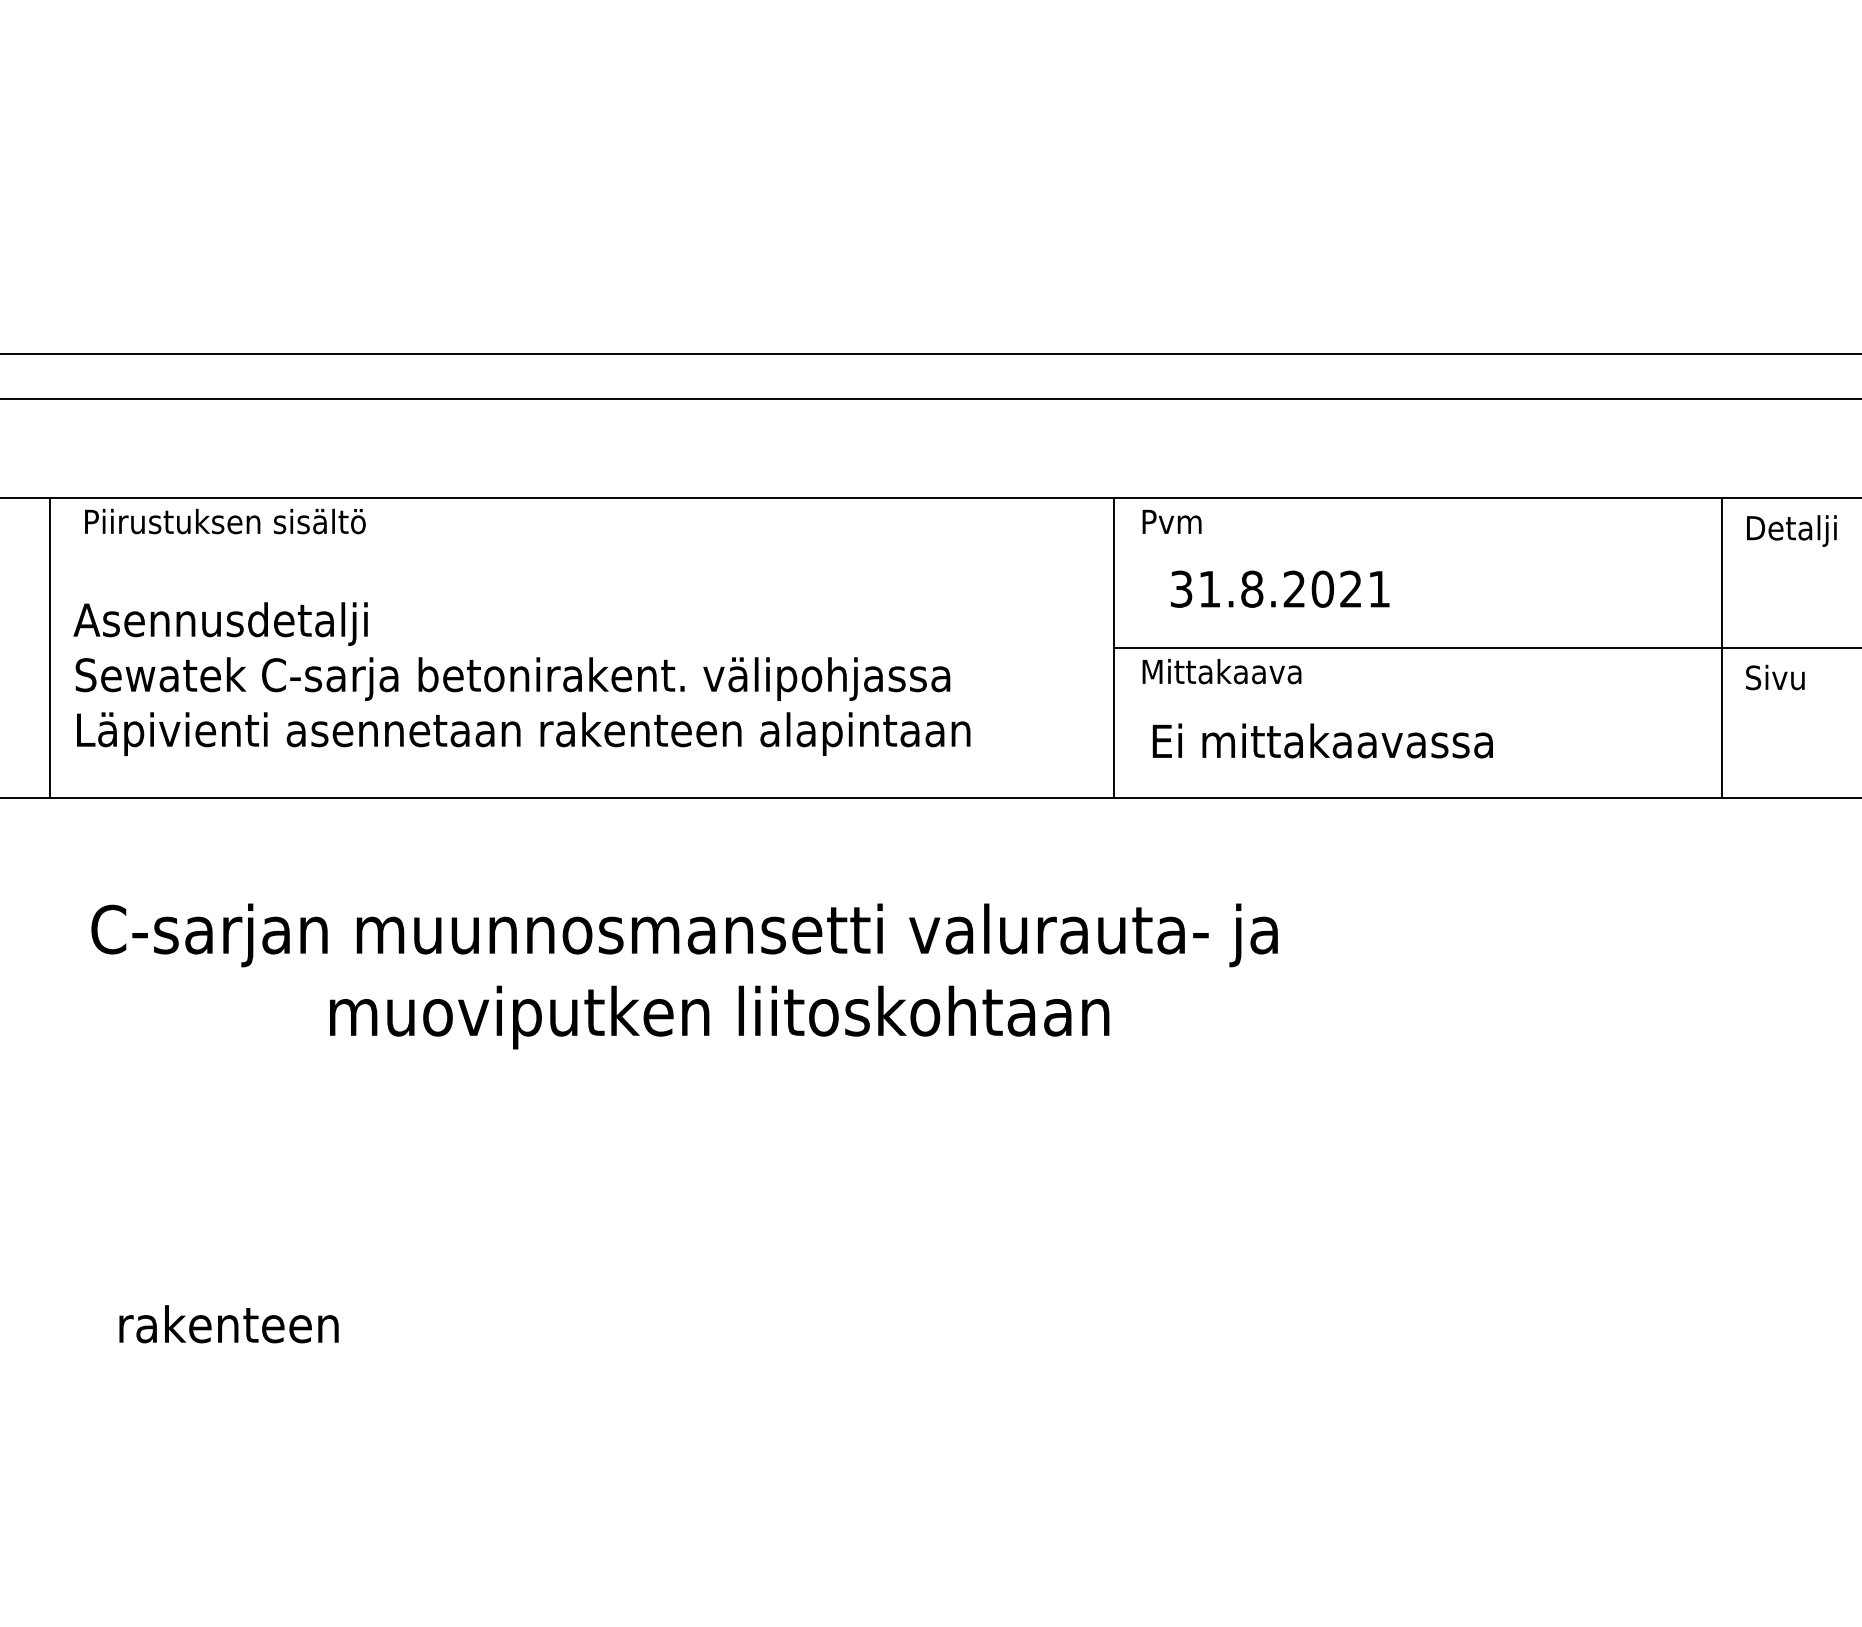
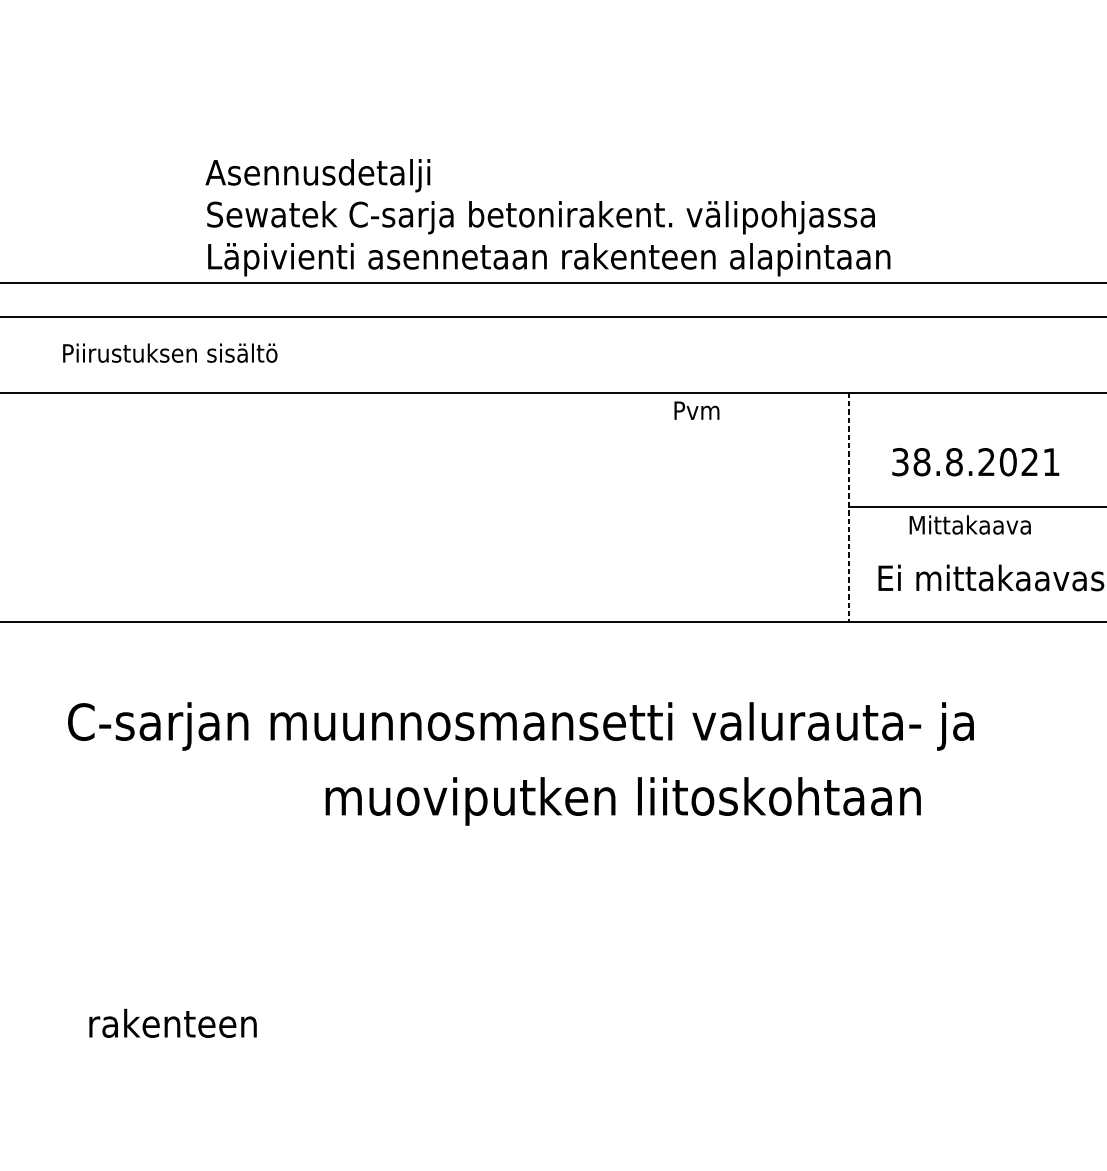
text: (225, 521) -> (170, 353), moved
text: (1171, 521) -> (696, 410), moved
text: (1209, 588) -> (921, 461), 31.8.2021 -> 38.8.2021
line: (50, 648) -> (36, 507), removed
line: (1114, 648) -> (849, 507), solid -> dashed
text: (1221, 671) -> (969, 524), moved
text: (521, 678) -> (547, 217), moved
text: (719, 1017) -> (623, 801), moved

